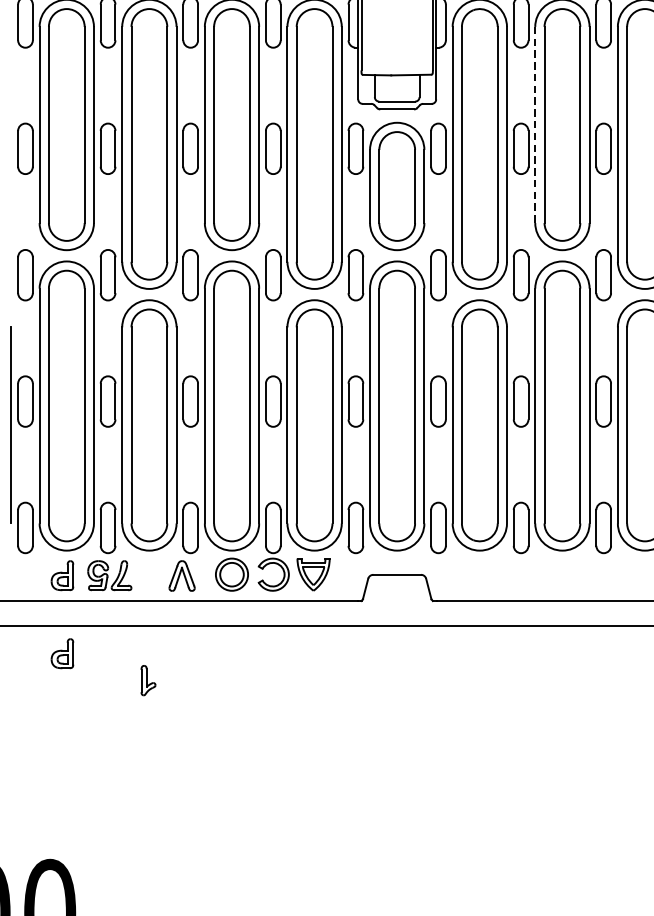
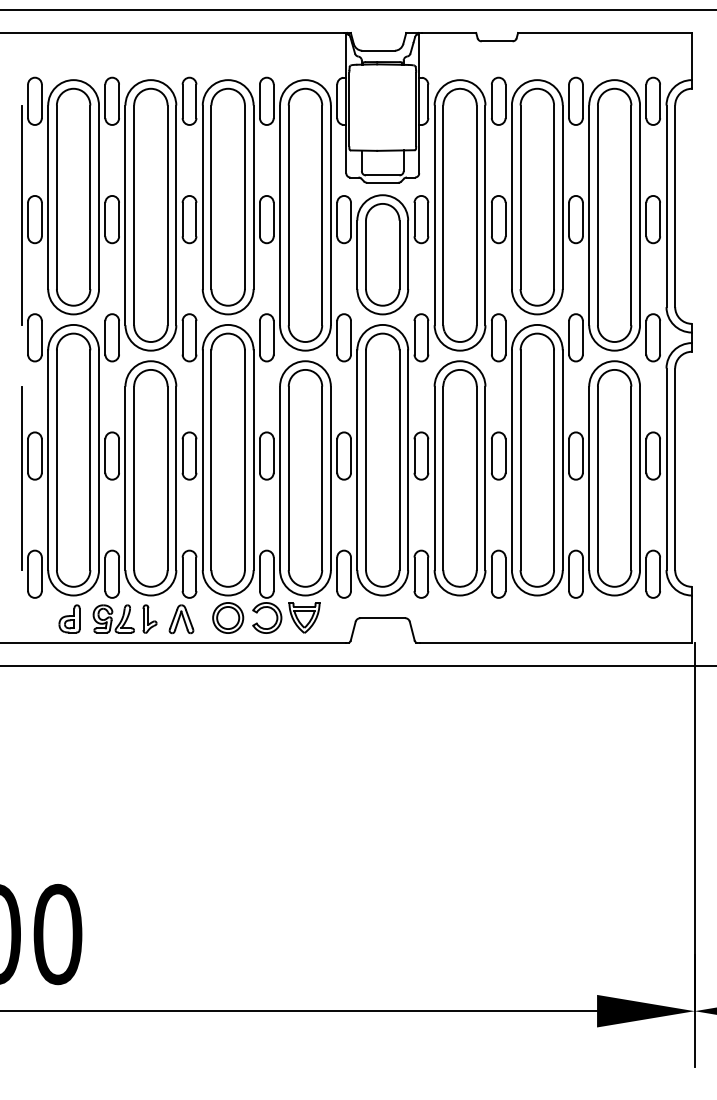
line: (534, 125) -> (511, 197), dashed -> solid
line: (11, 144) -> (21, 215), added
part: (62, 653) -> (69, 691), removed
part: (147, 679) -> (149, 618), moved

